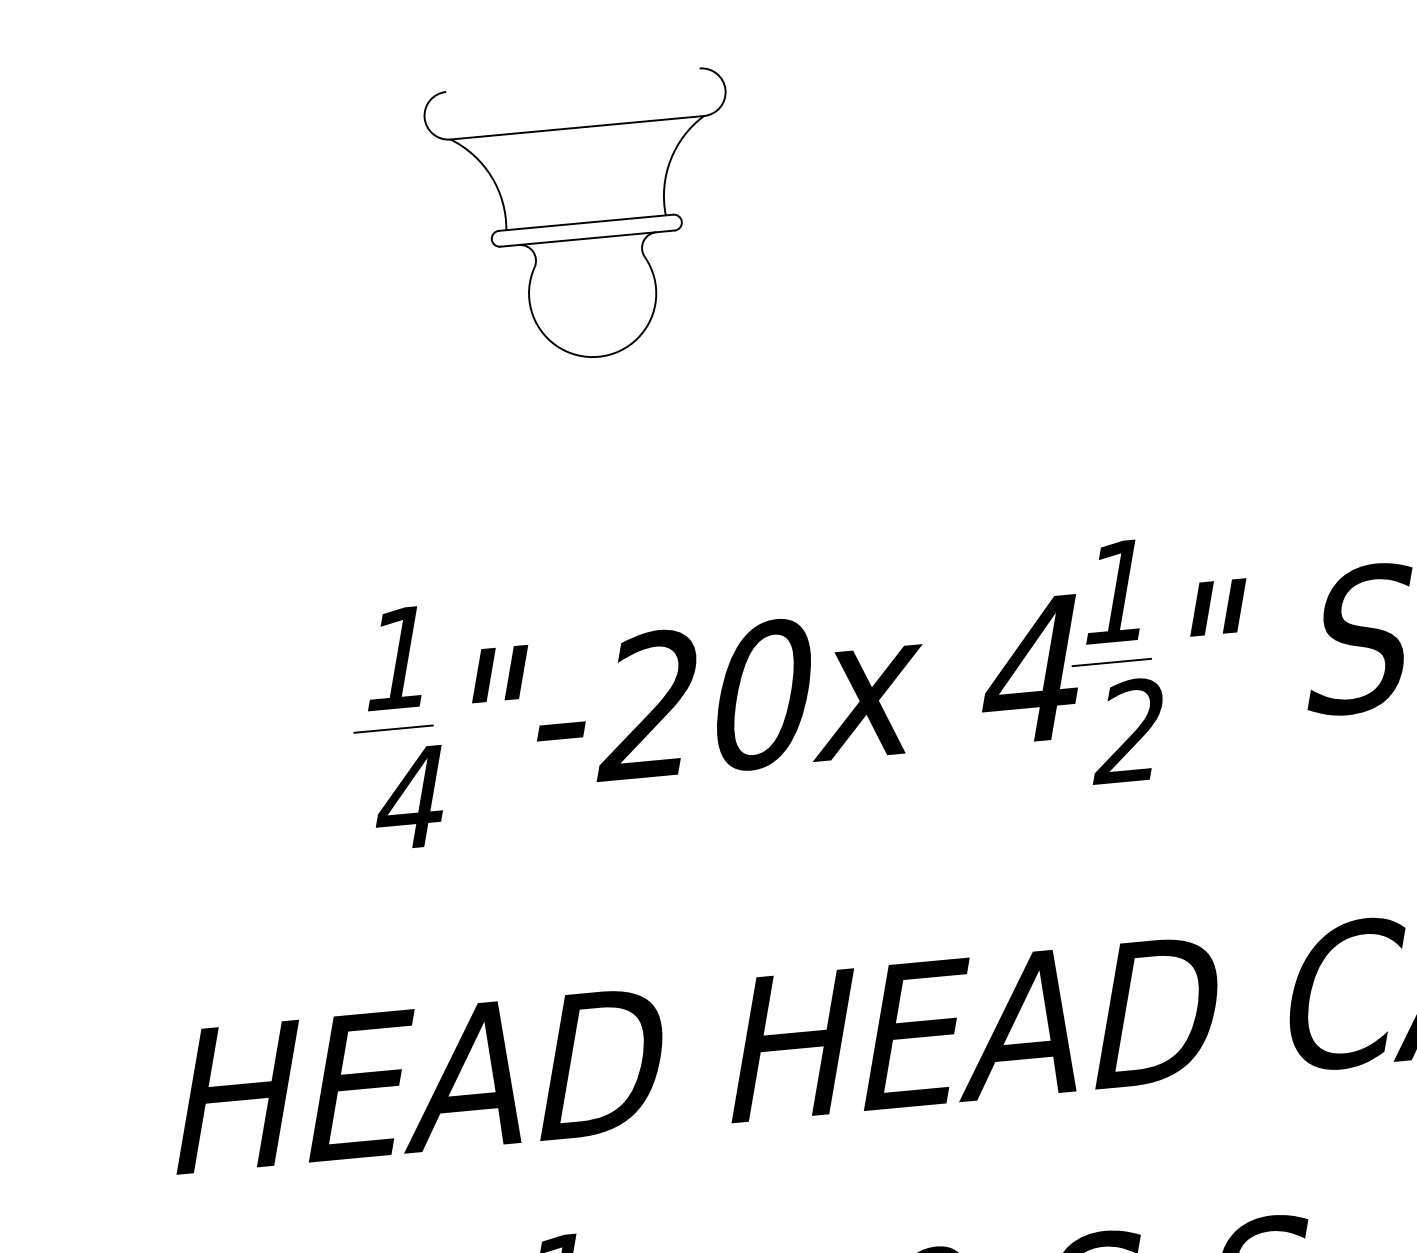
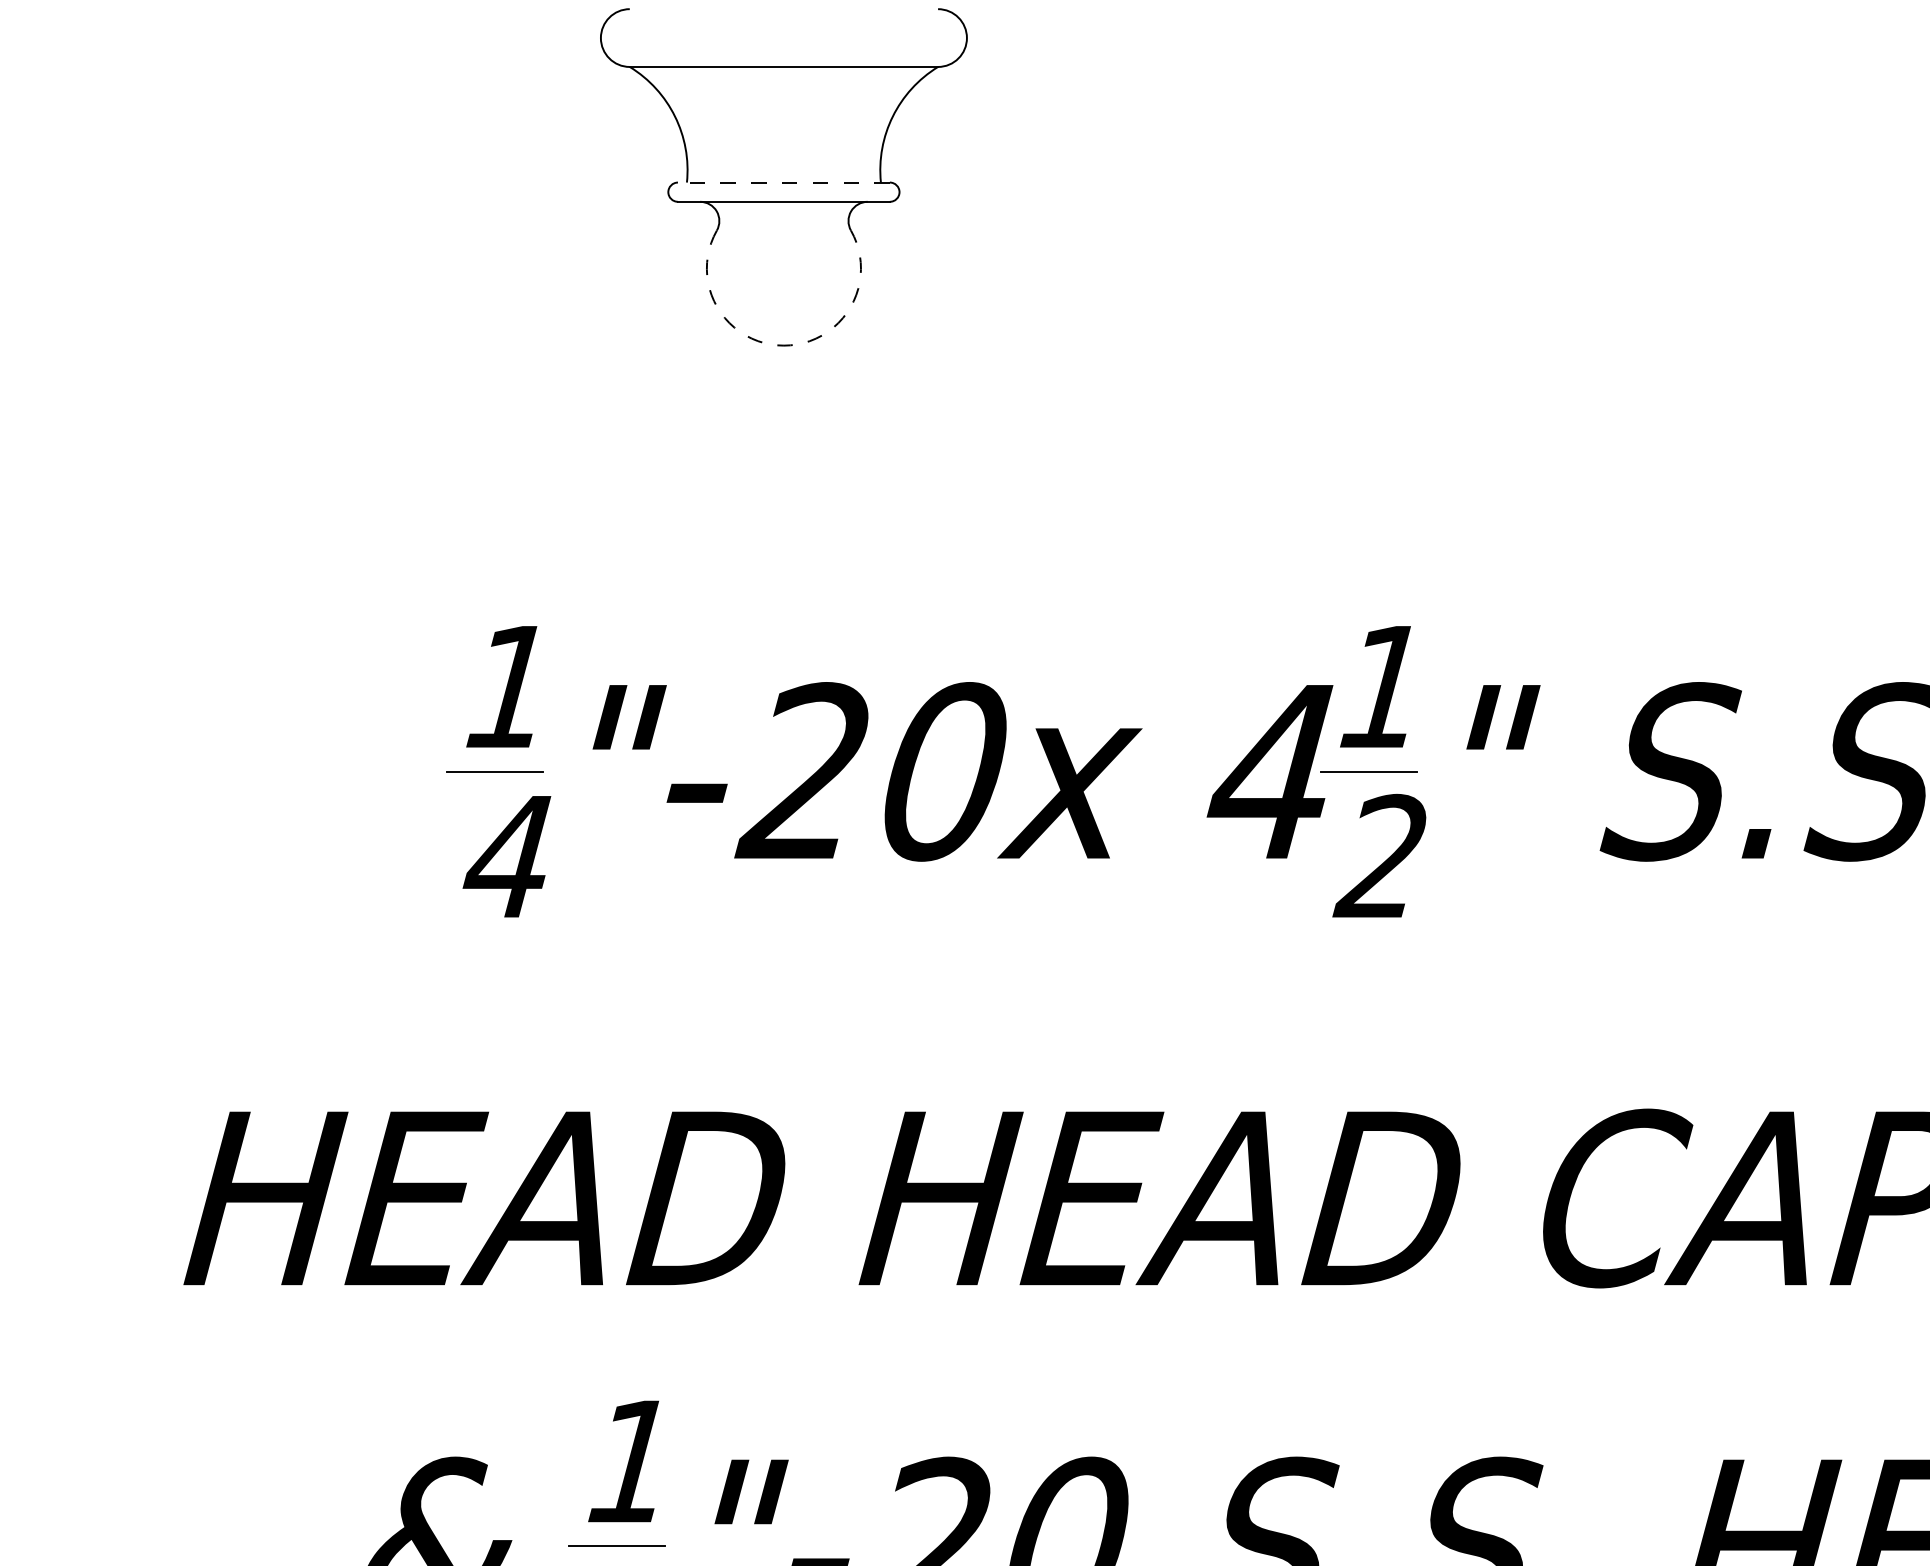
line: (585, 222) -> (783, 182), solid -> dashed
arc: (598, 356) -> (783, 345), solid -> dashed

